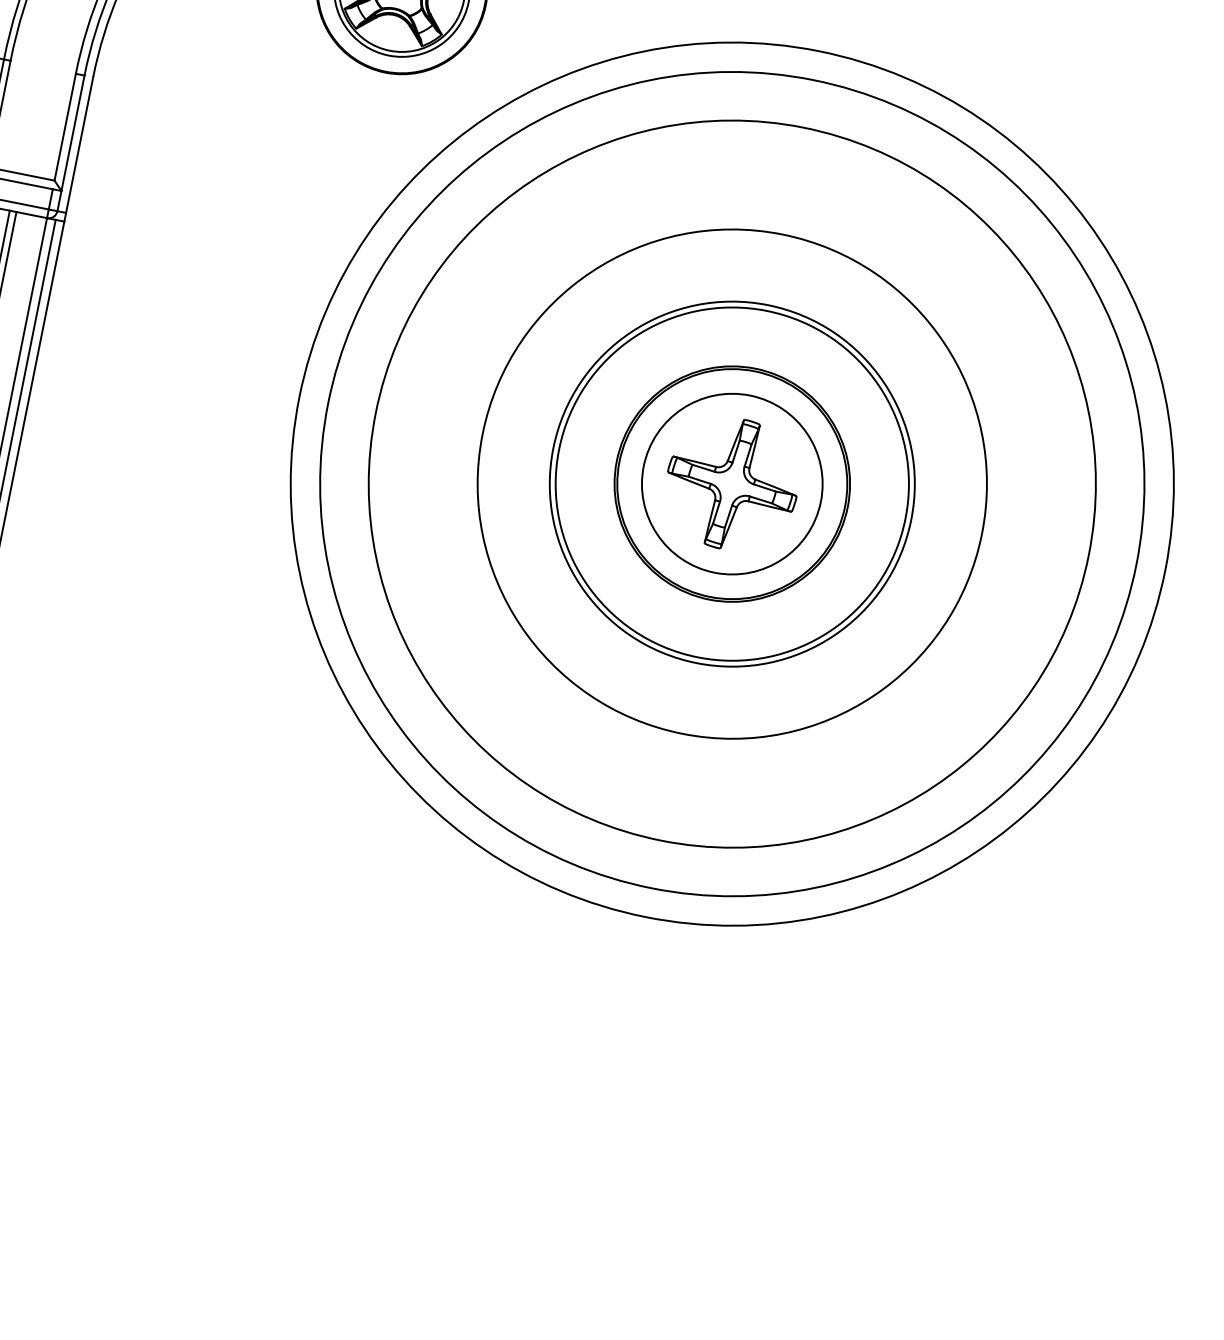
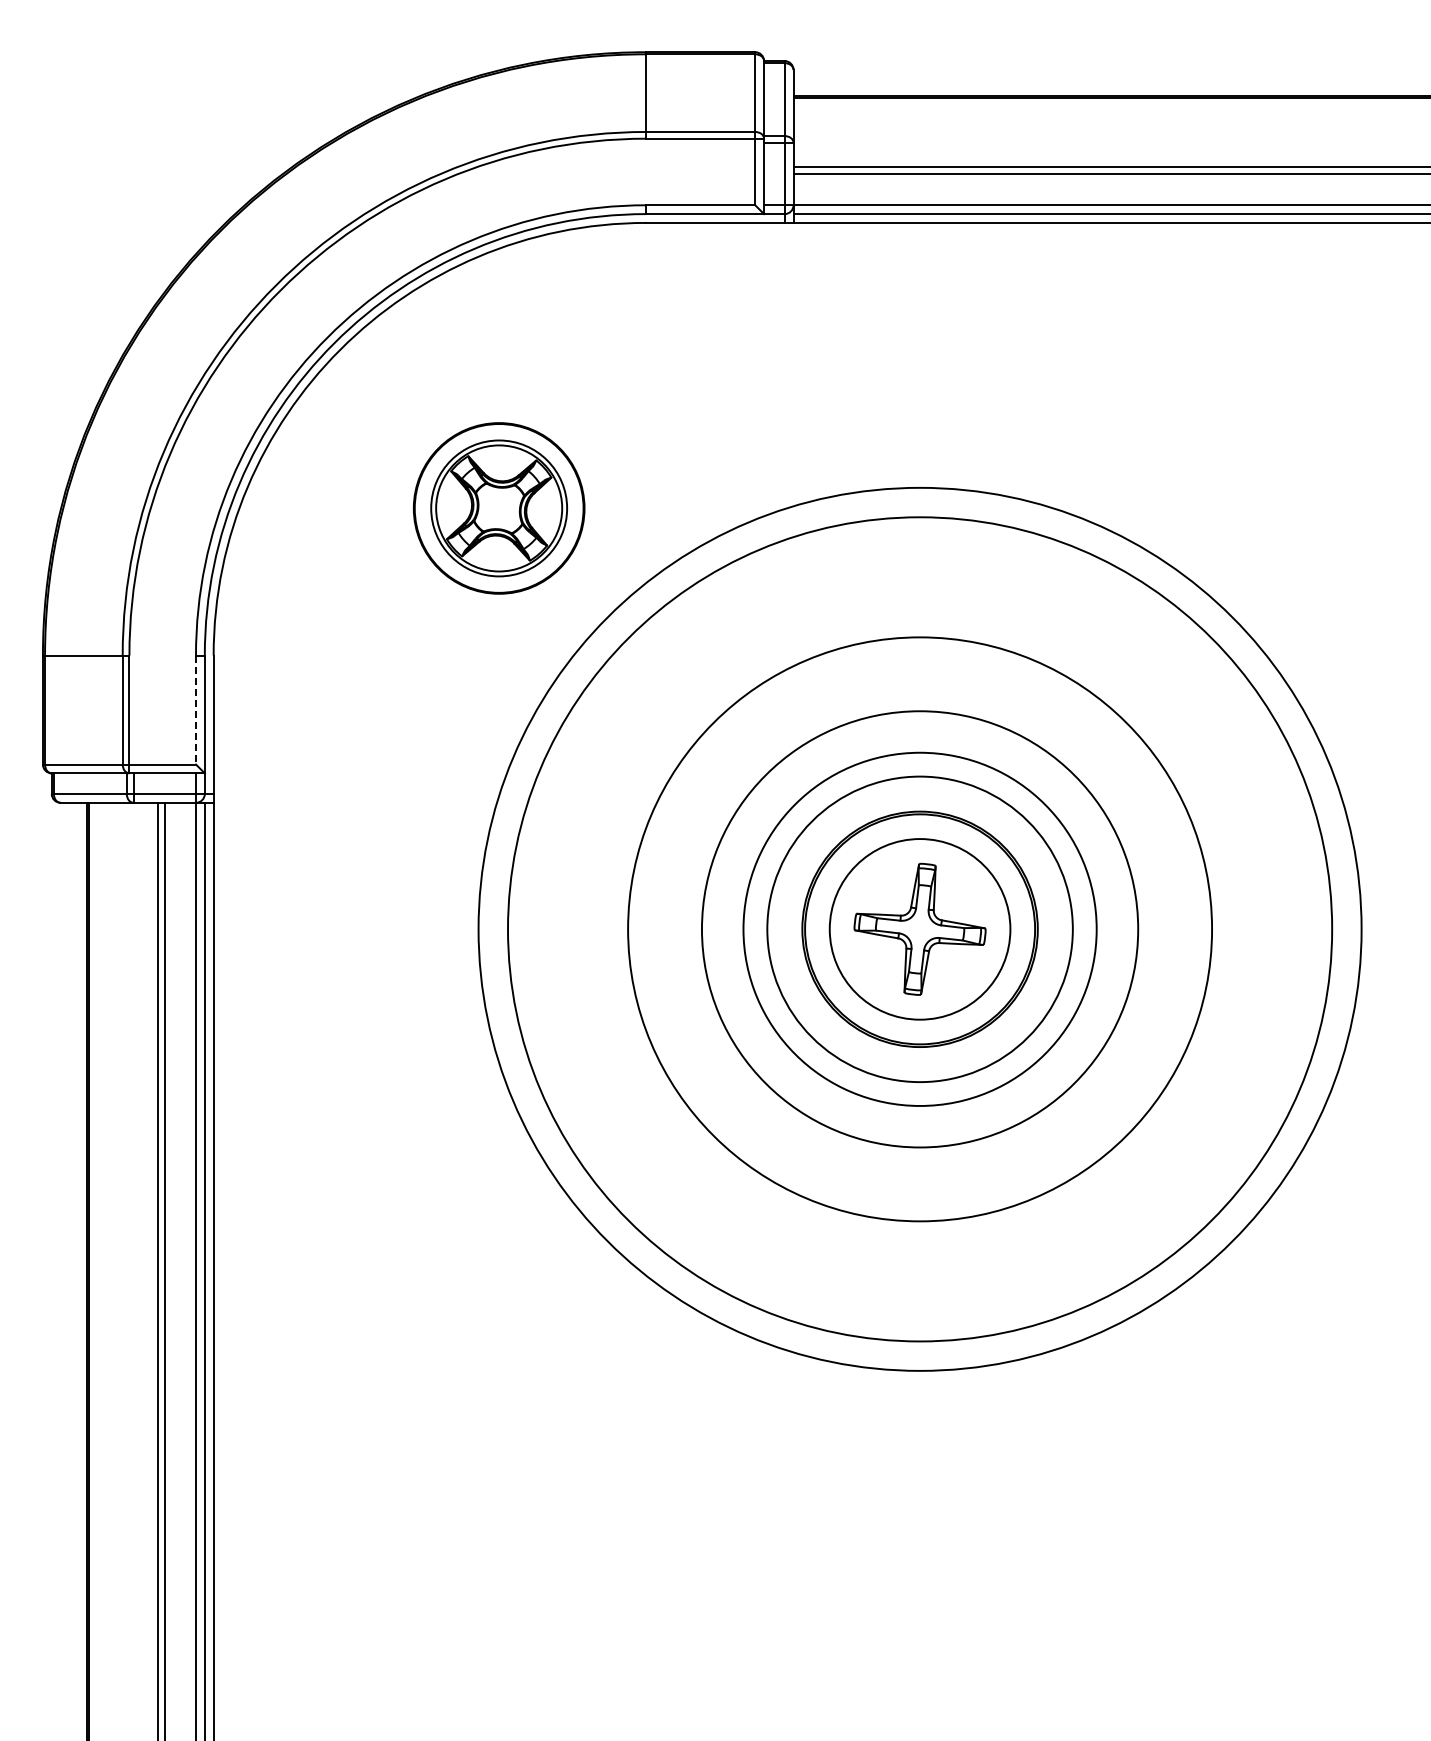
line: (65, 127) -> (196, 710), solid -> dashed
circle: (731, 483) -> (919, 928), size x0.6
circle: (731, 483) -> (919, 928), size x0.6
circle: (731, 483) -> (919, 928), size x1.6

